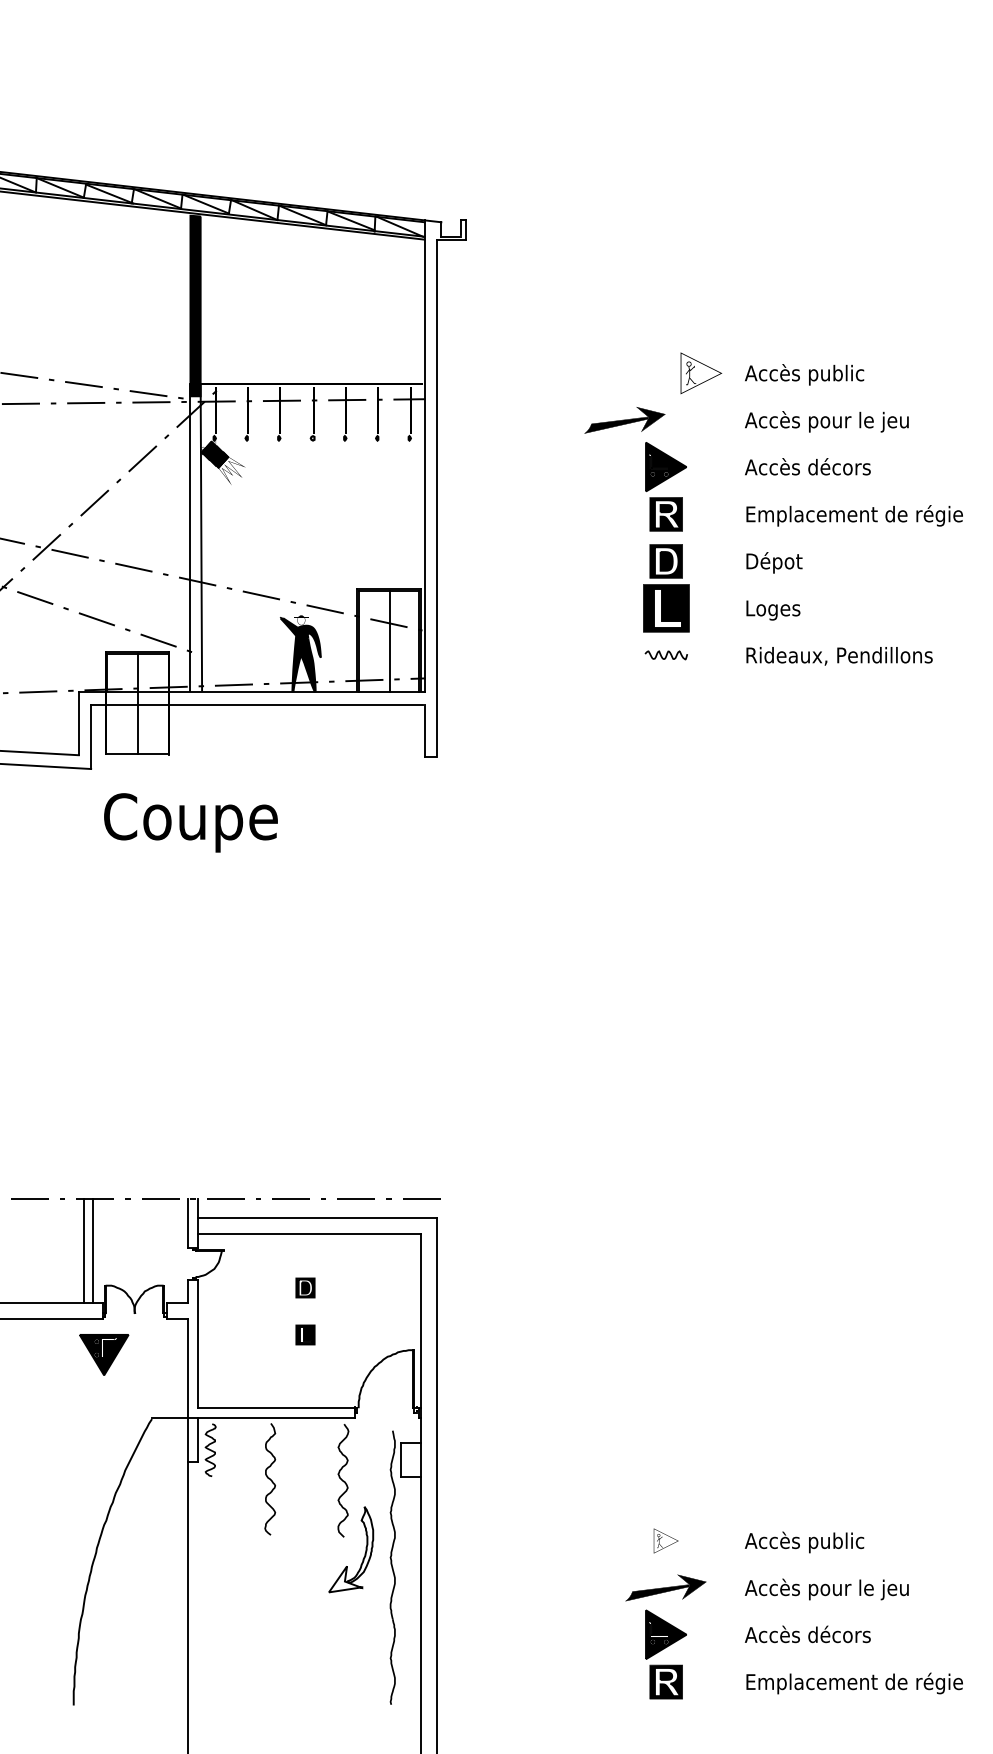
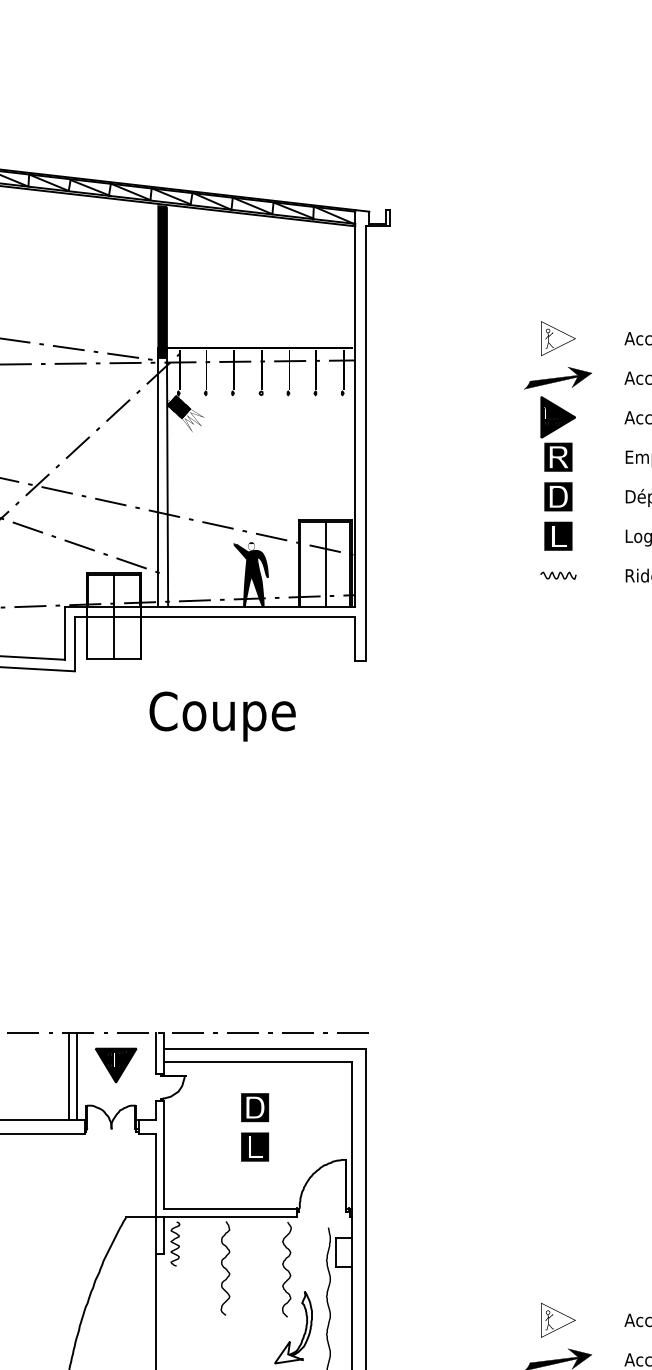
part: (701, 373) -> (558, 338), moved
part: (624, 420) -> (557, 378), moved
part: (665, 608) -> (557, 536), size x0.71
text: (190, 822) -> (222, 716), moved
part: (305, 1287) -> (255, 1107), size x1.67
part: (305, 1334) -> (255, 1146), size x1.67
part: (104, 1354) -> (116, 1065), moved
part: (665, 1540) -> (557, 1319), size x1.67

